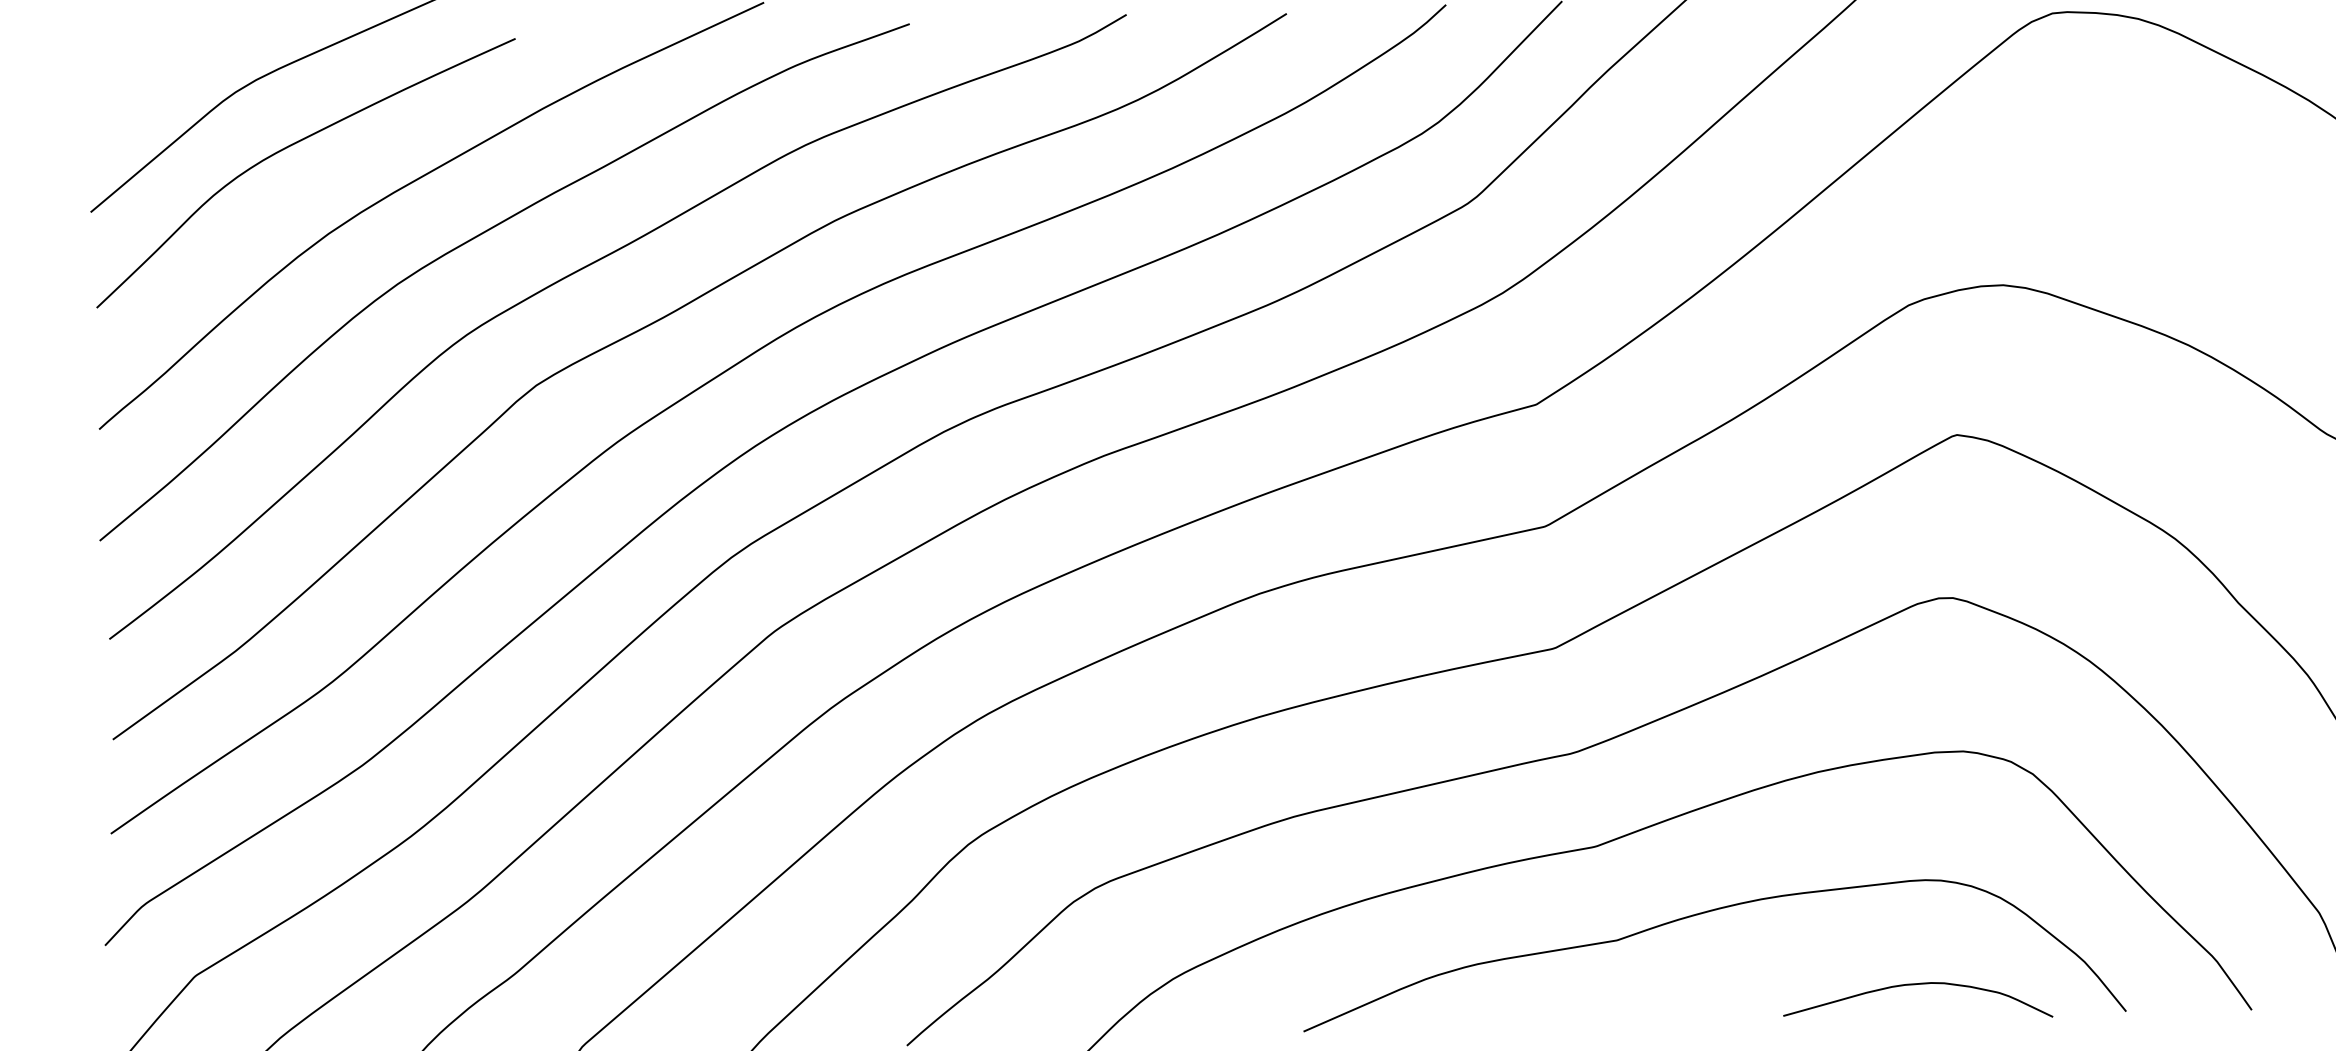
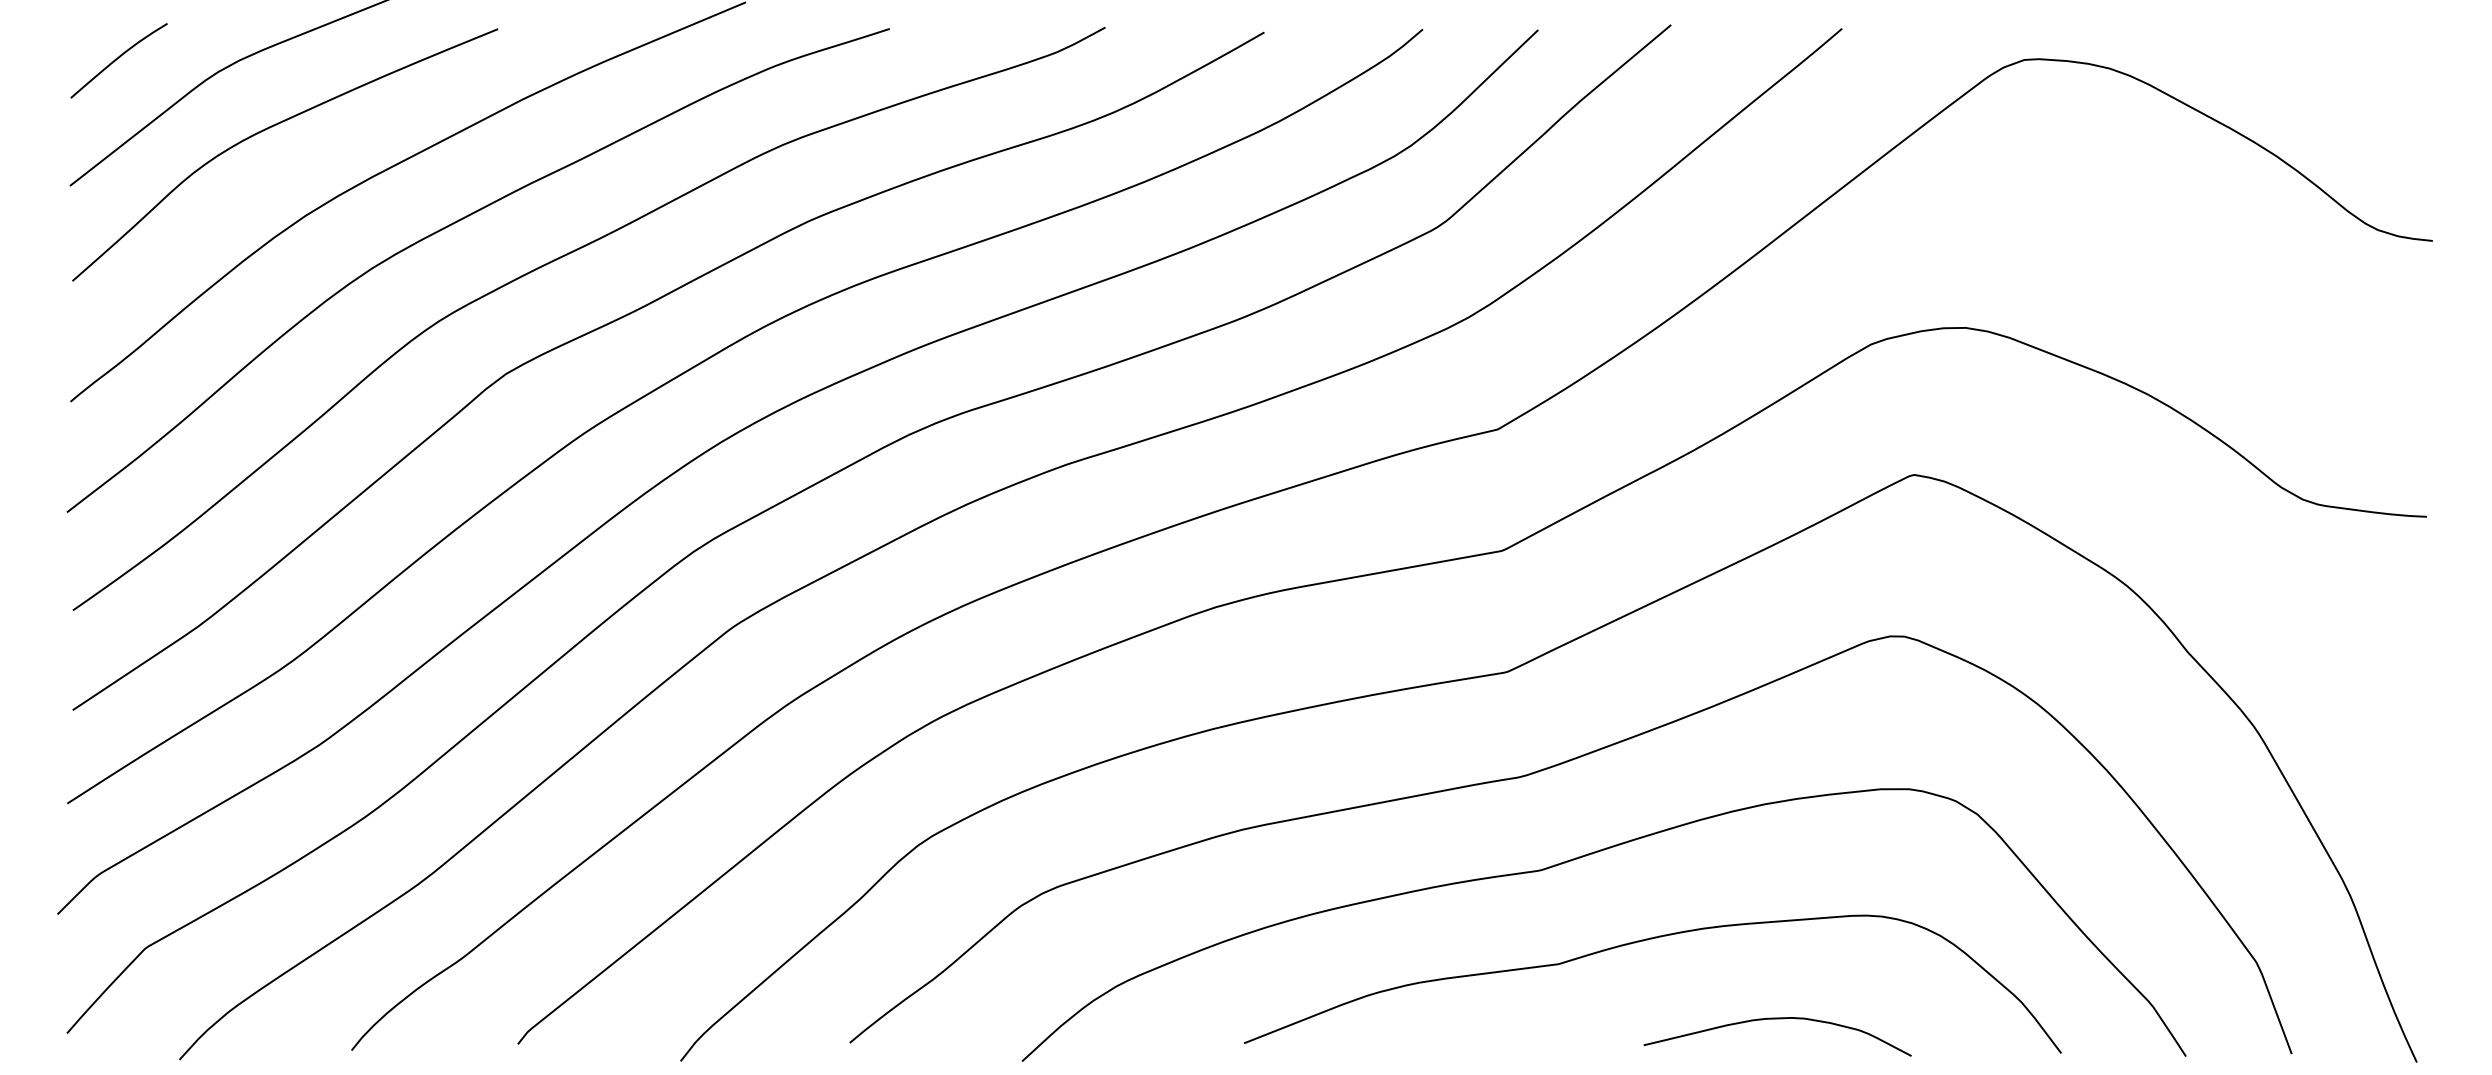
curve: (133, 83) -> (117, 59), added
curve: (1916, 985) -> (1777, 1019), moved

